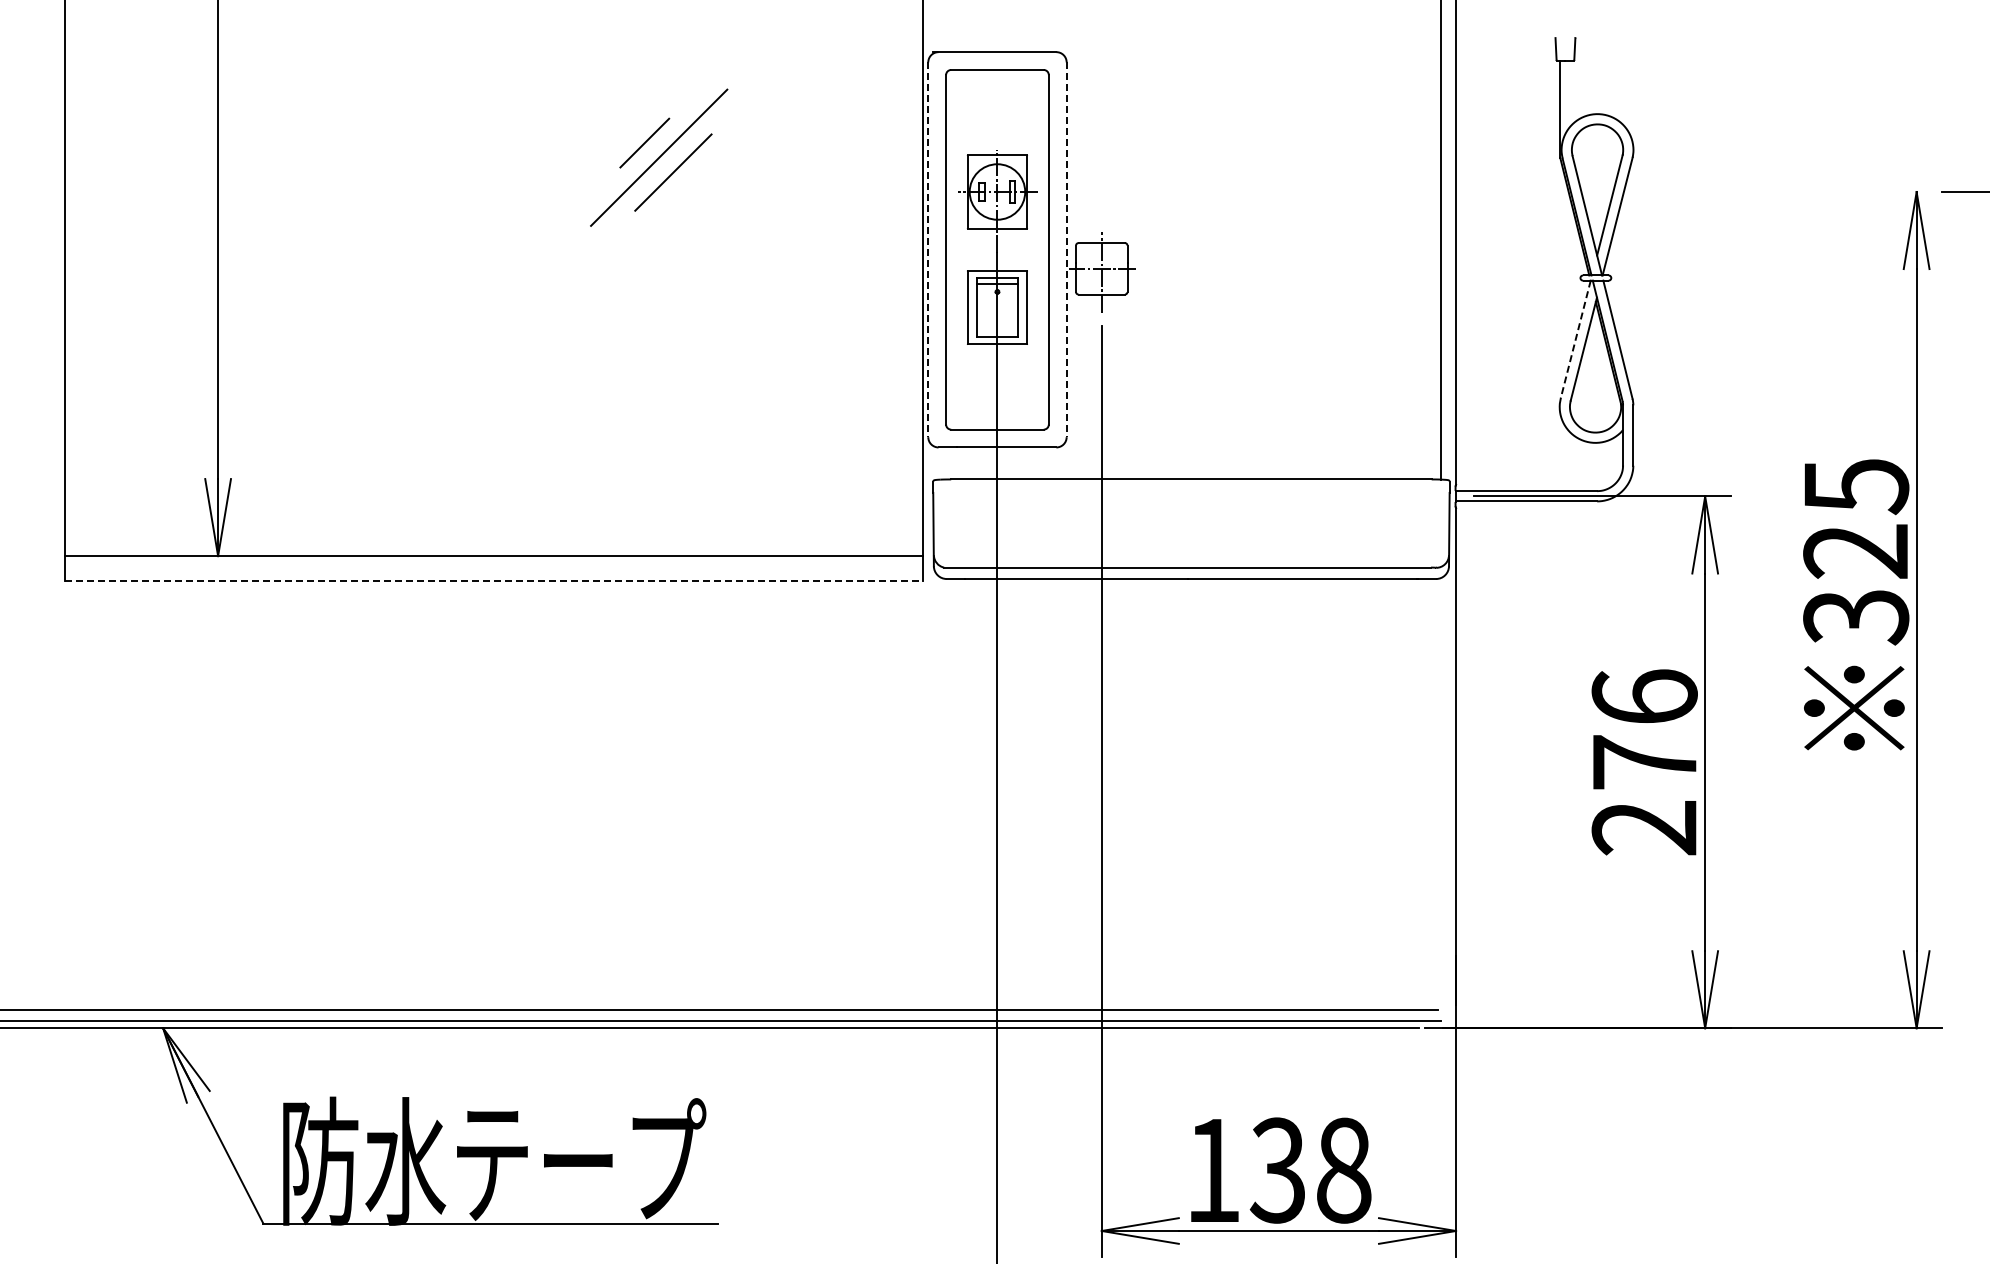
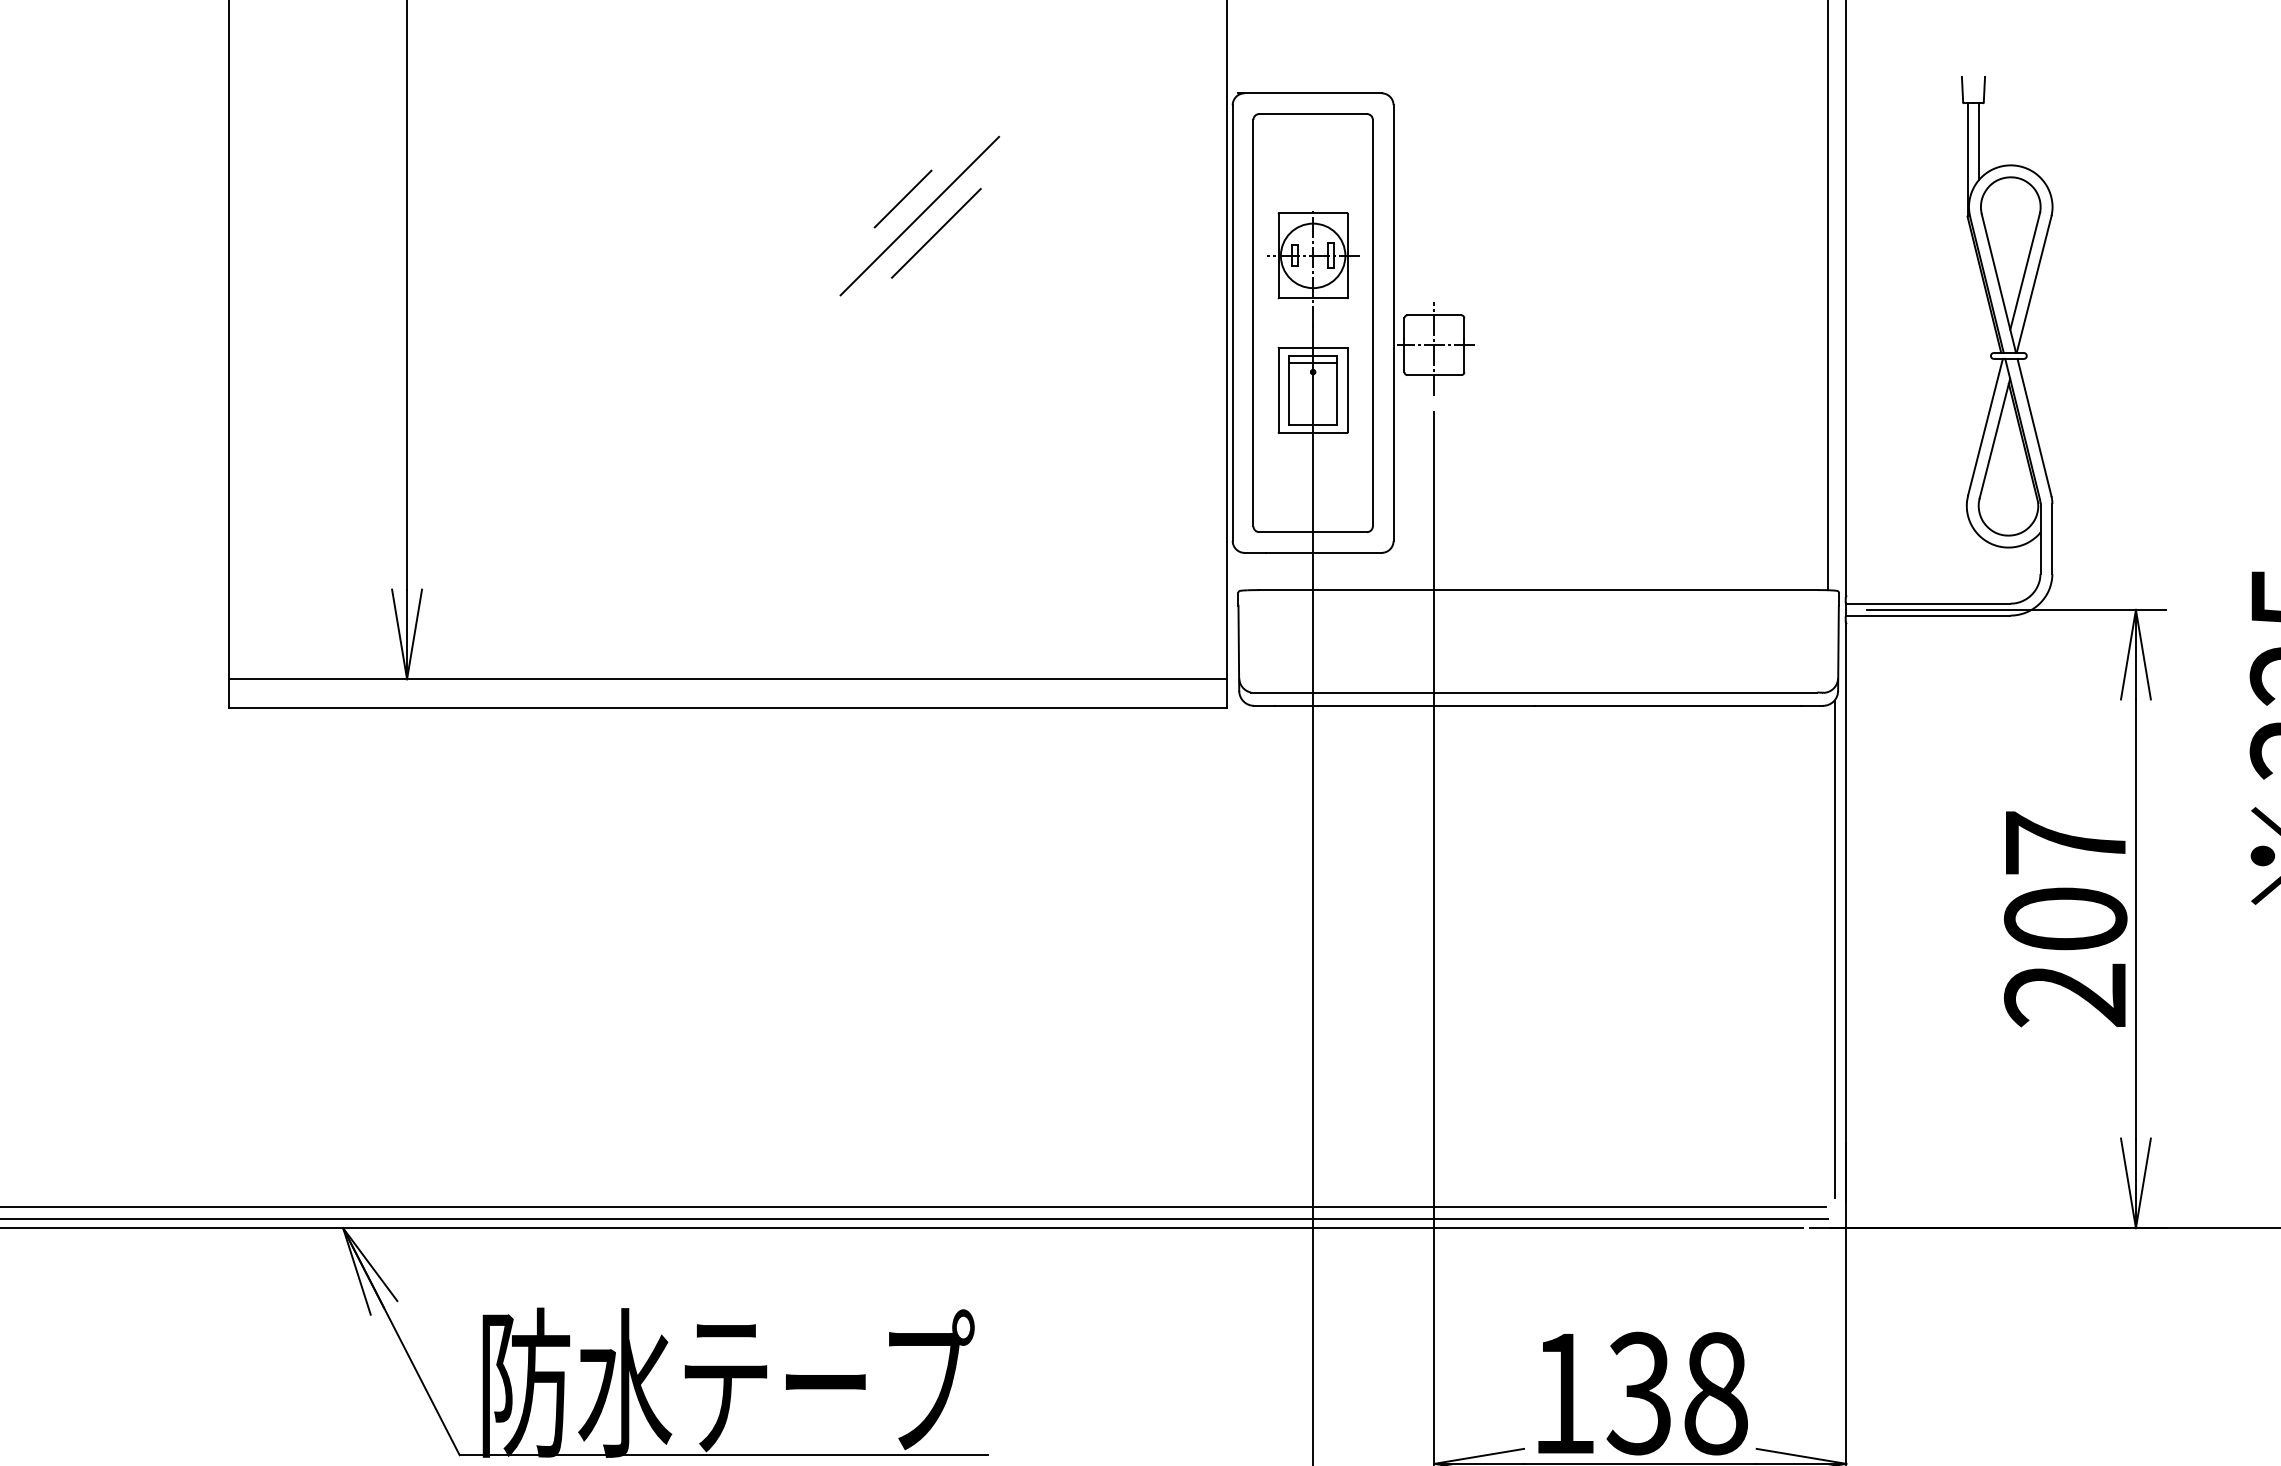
line: (1570, 93) -> (1979, 141), added
line: (928, 250) -> (1232, 323), dashed -> solid
line: (1066, 250) -> (1393, 323), dashed -> solid
line: (1575, 339) -> (1985, 427), dashed -> solid
line: (494, 580) -> (728, 707), dashed -> solid
text: (1644, 729) -> (2065, 880), 276 -> 207
line: (1445, 788) -> (1834, 949), added

